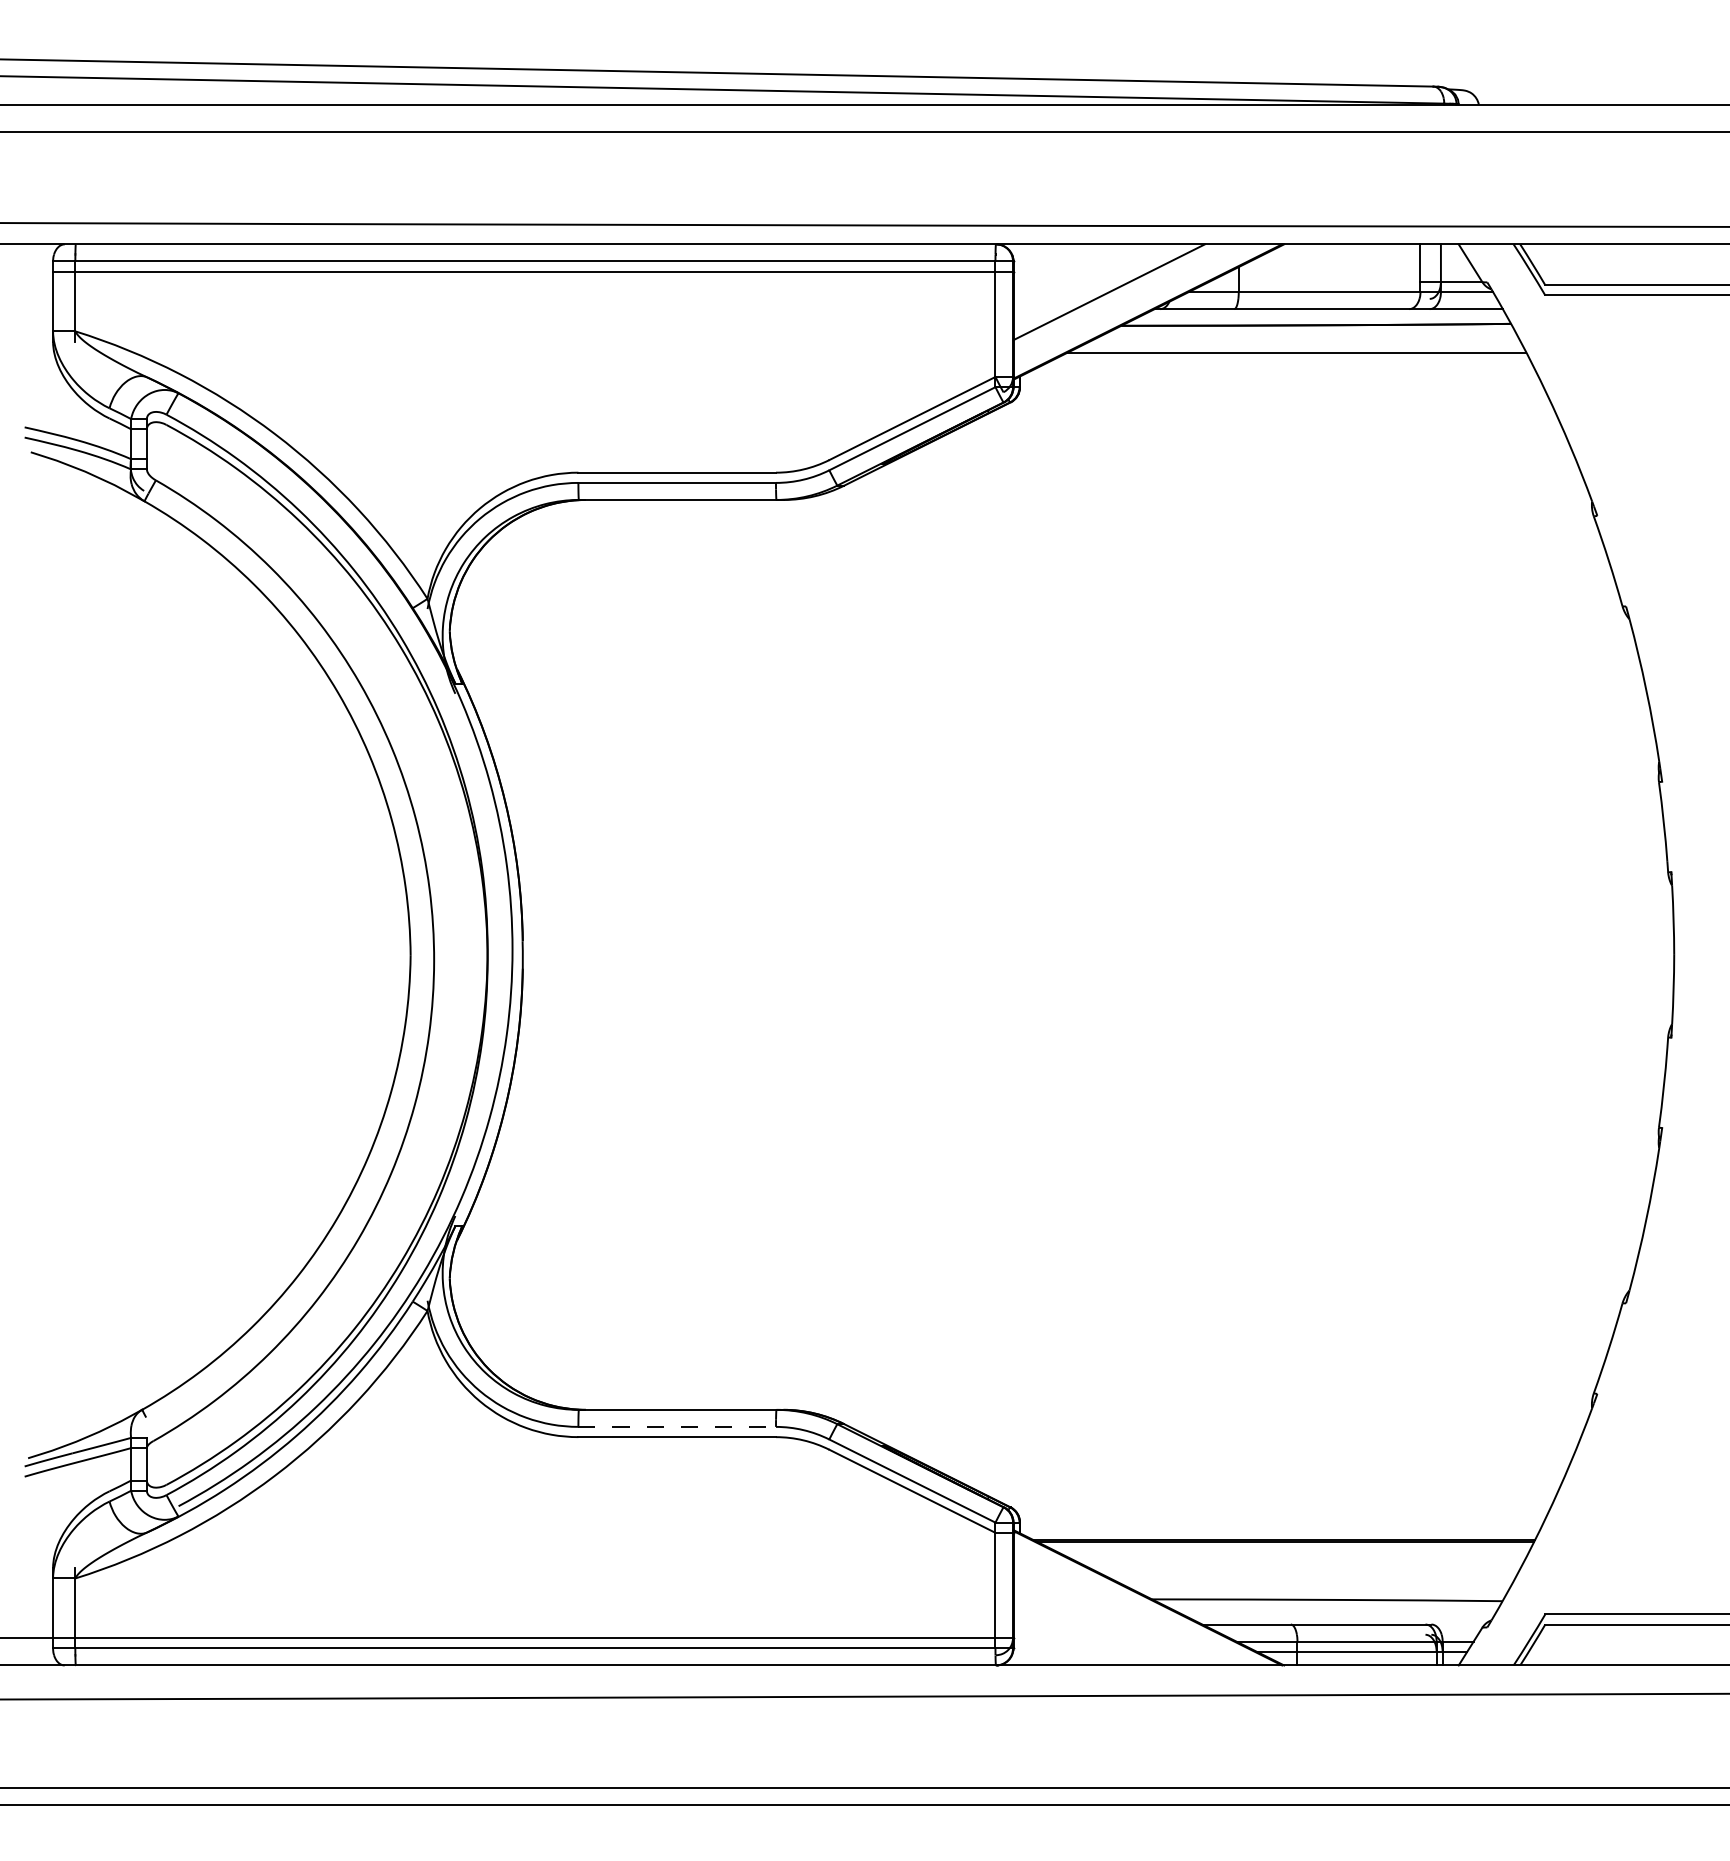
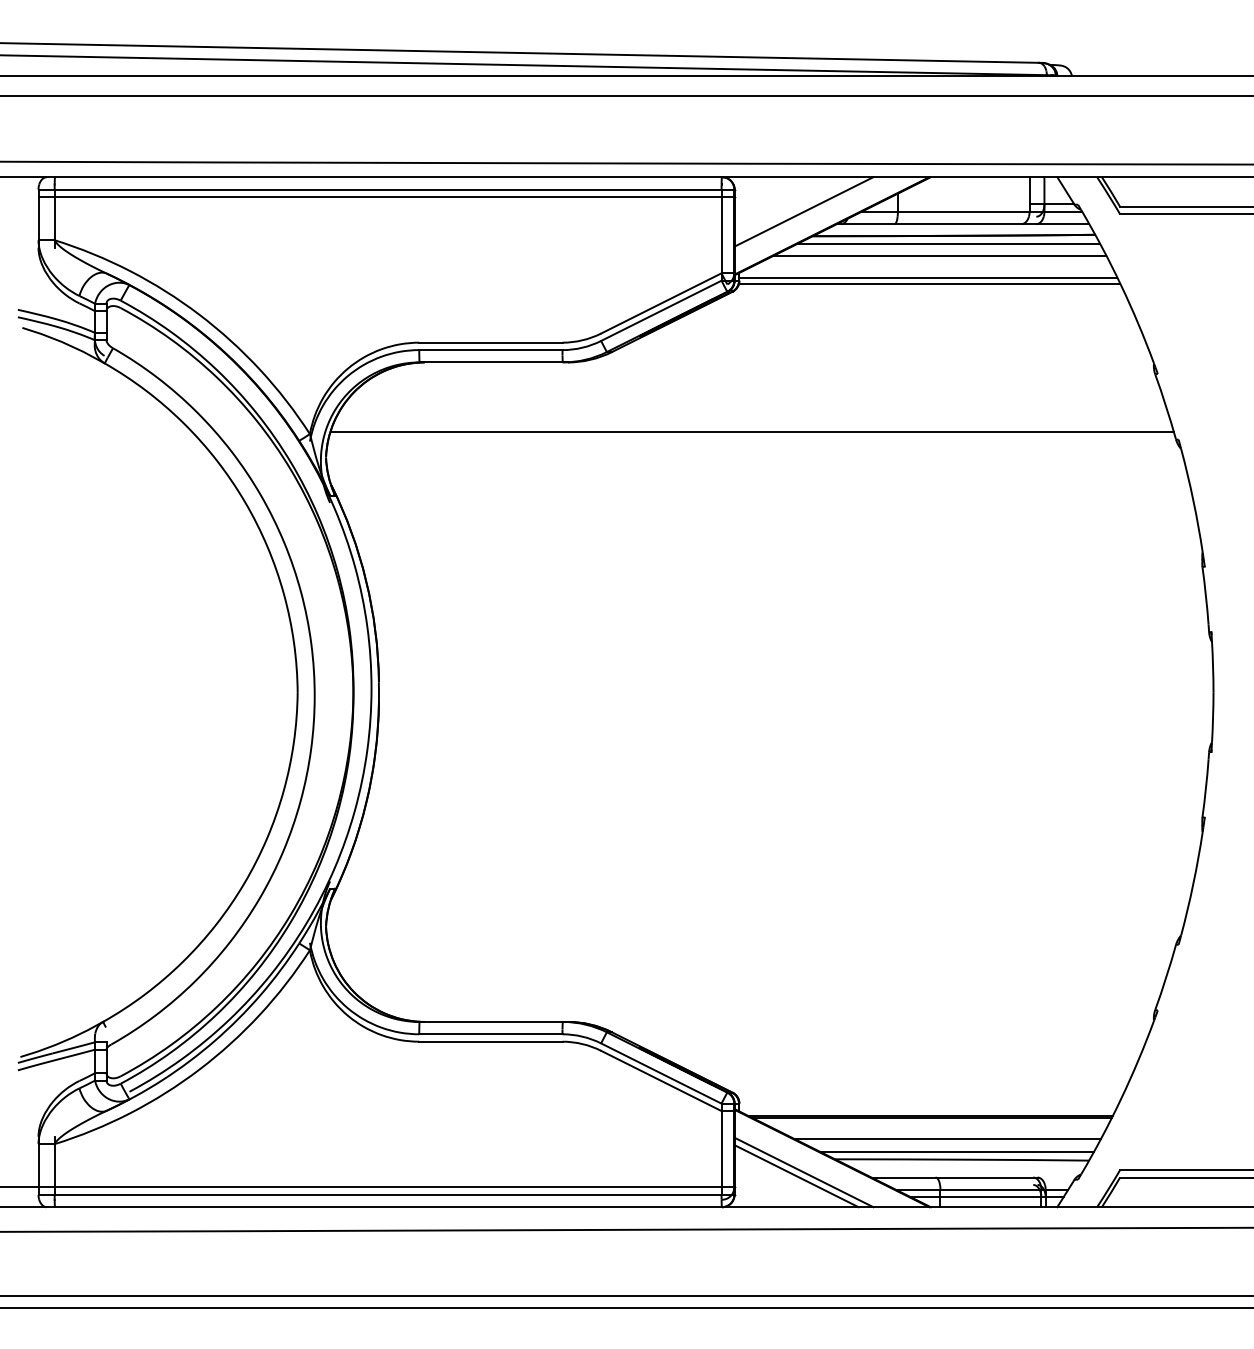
line: (1308, 336) -> (948, 243), added
line: (1280, 383) -> (928, 278), added
line: (1282, 391) -> (929, 283), added
line: (1037, 595) -> (752, 431), added
line: (677, 1426) -> (491, 1034), dashed -> solid
line: (1307, 1571) -> (947, 1139), added
line: (1320, 1588) -> (957, 1151), added
line: (1108, 1617) -> (803, 1172), added
line: (1098, 1622) -> (796, 1176), added

